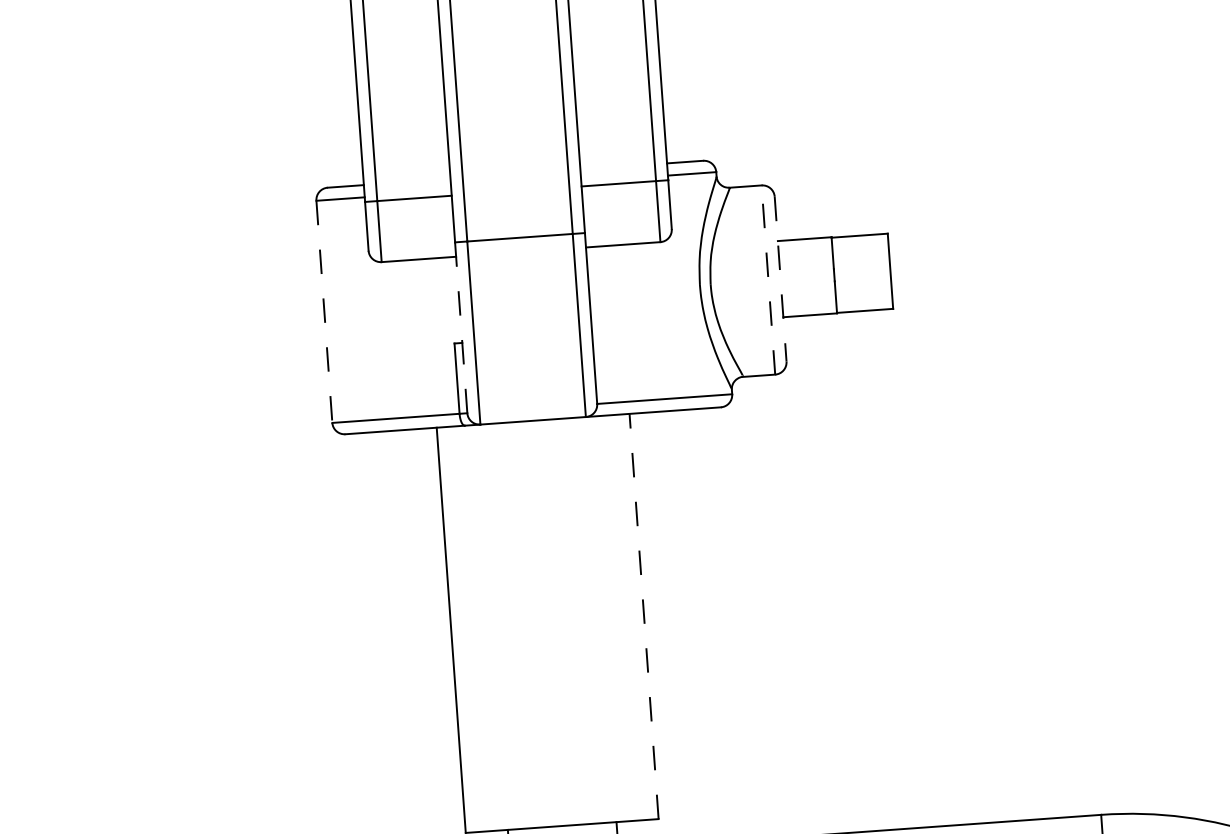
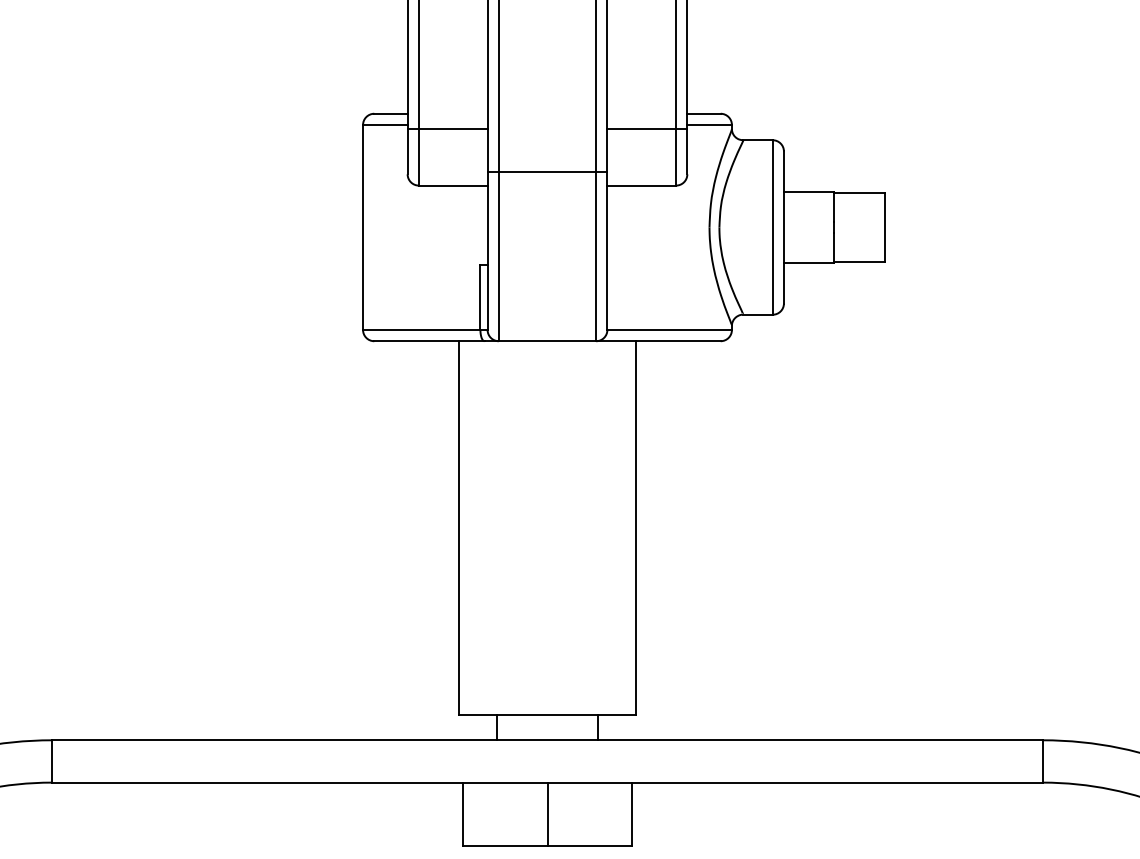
line: (780, 279) -> (783, 227), dashed -> solid
line: (768, 280) -> (772, 227), dashed -> solid
line: (324, 312) -> (363, 228), dashed -> solid
line: (461, 328) -> (487, 251), dashed -> solid
line: (644, 616) -> (636, 528), dashed -> solid

